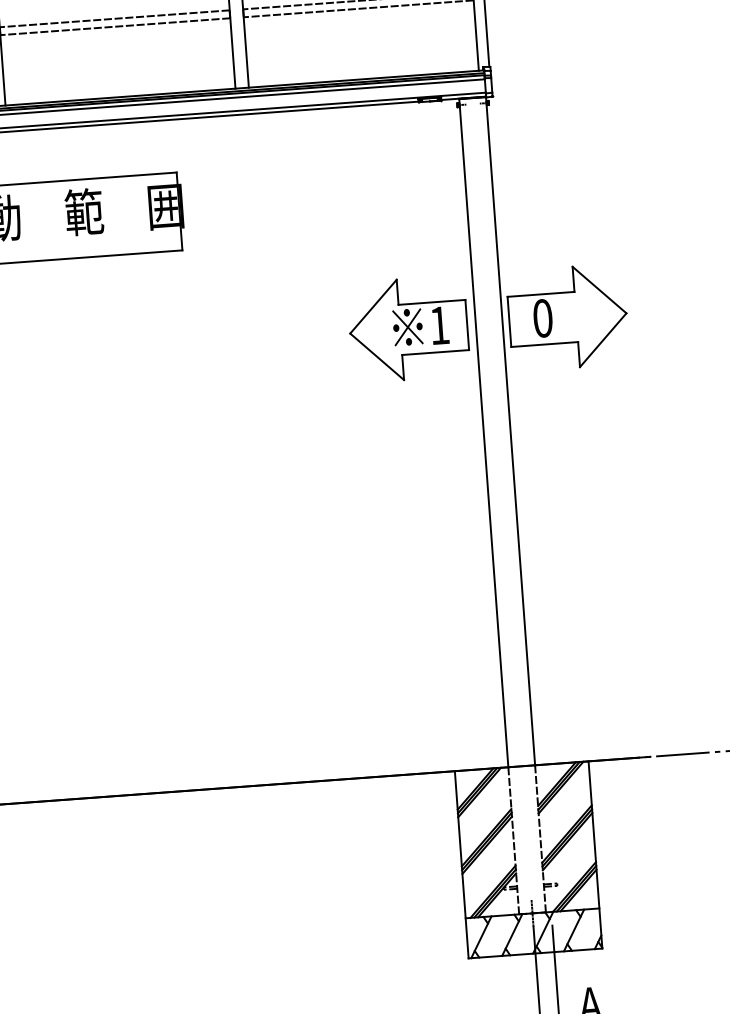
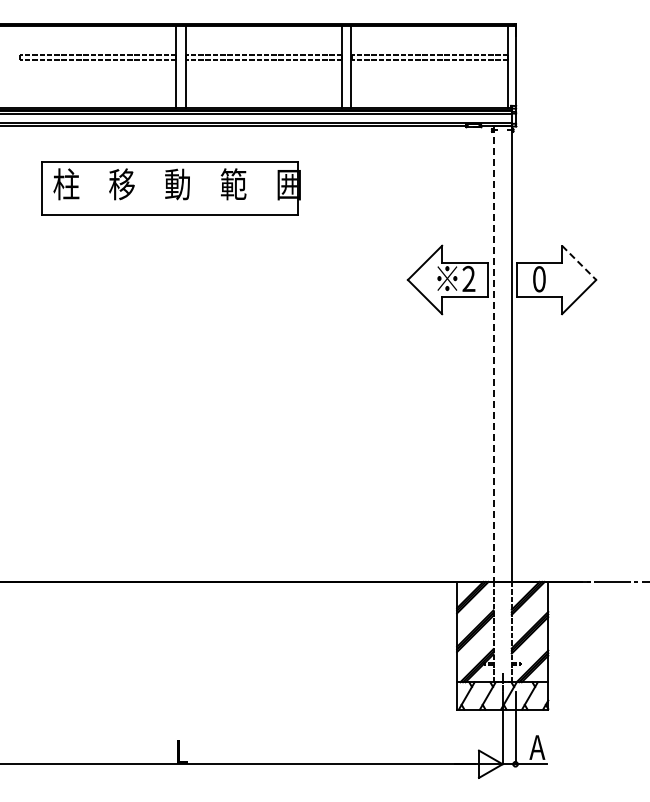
line: (600, 290) -> (579, 263), solid -> dashed
text: (438, 324) -> (468, 278), 1 -> 2
line: (483, 433) -> (493, 354), solid -> dashed

